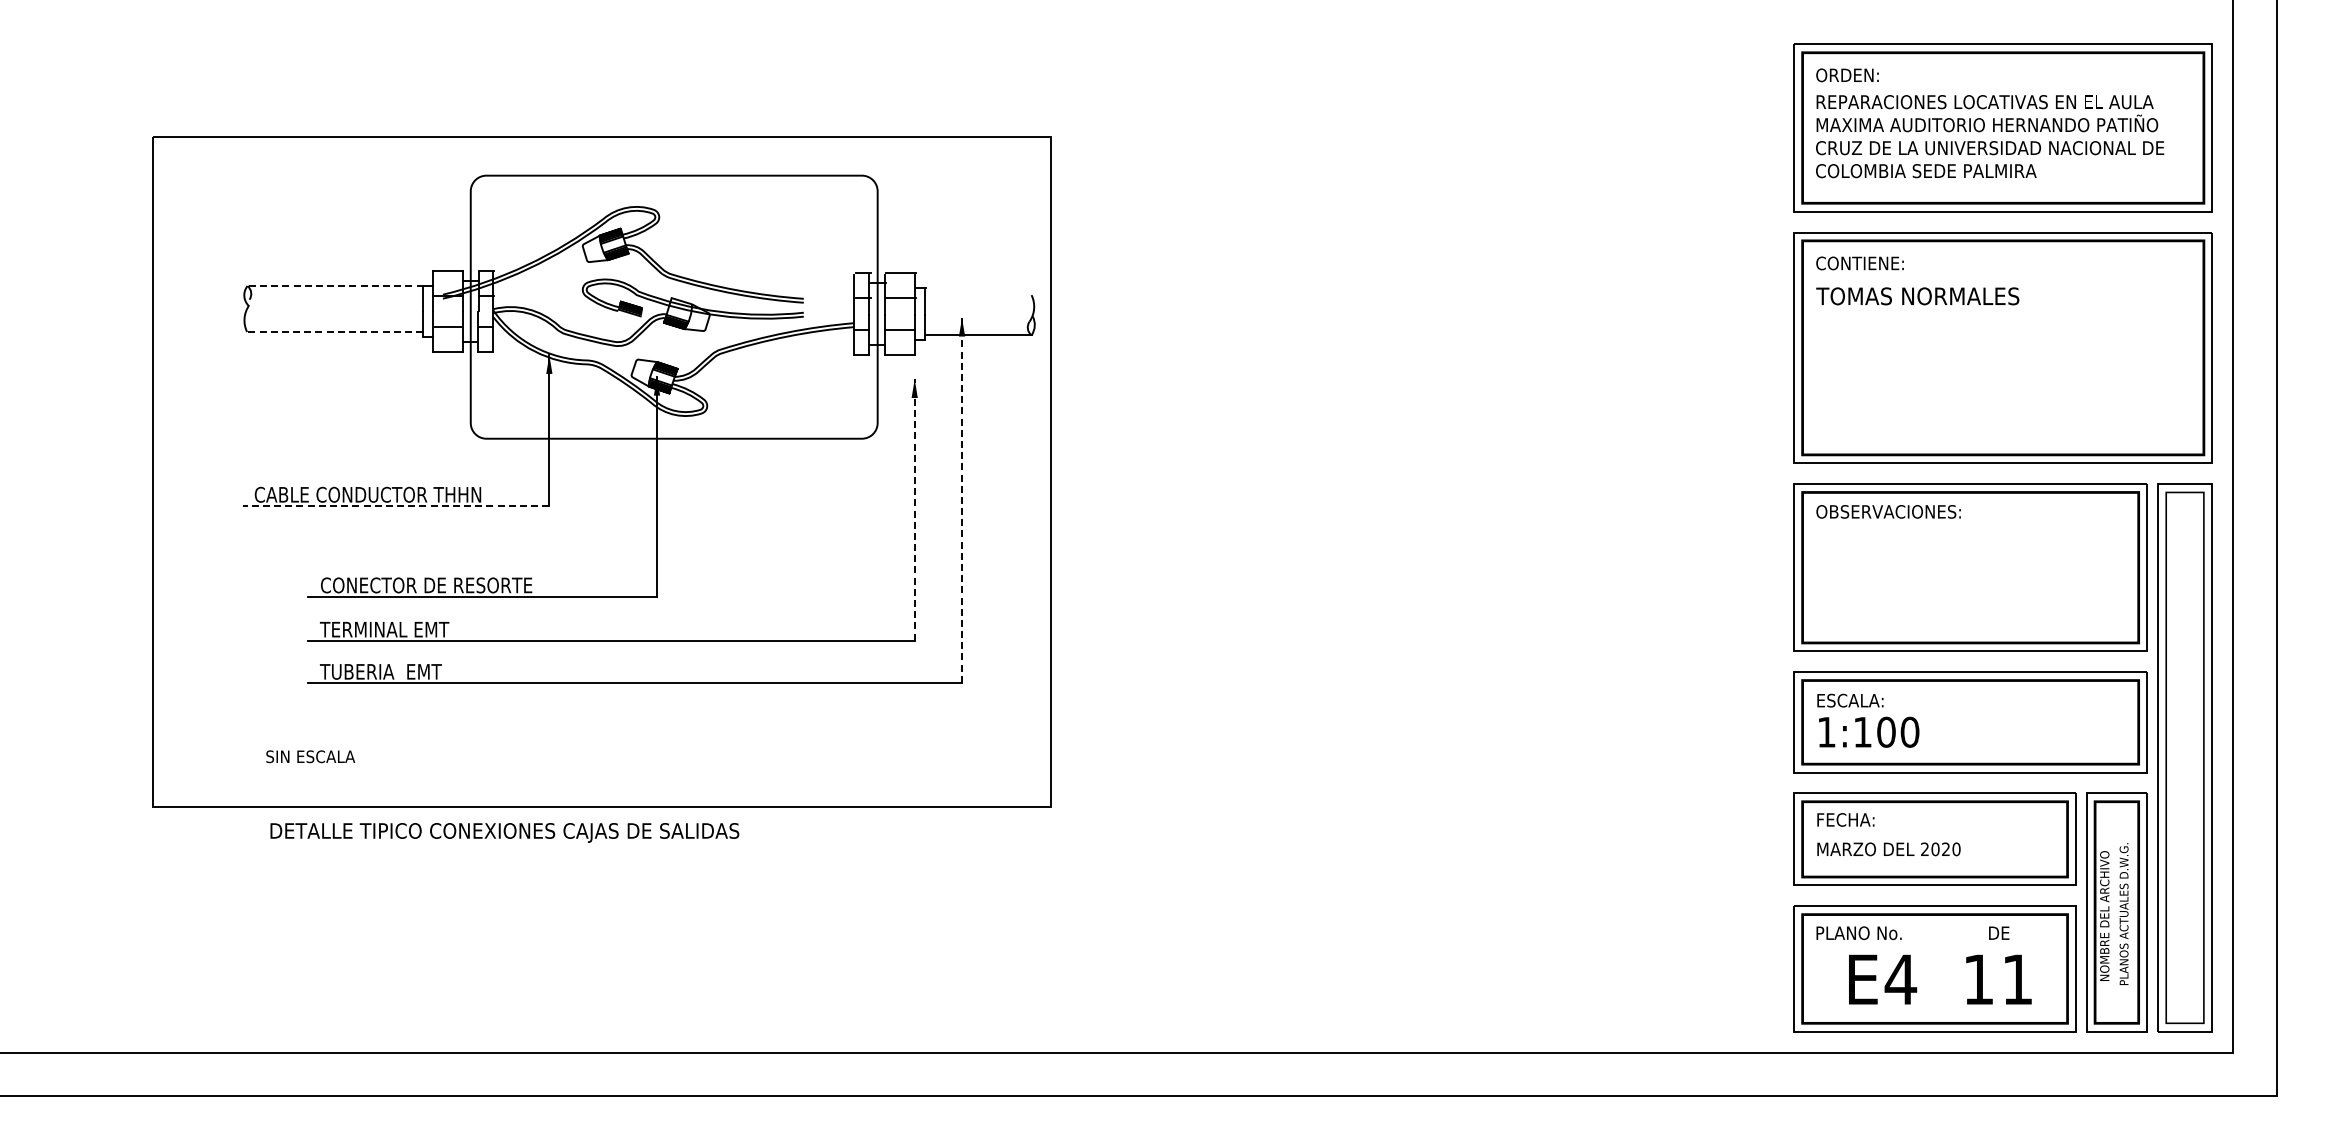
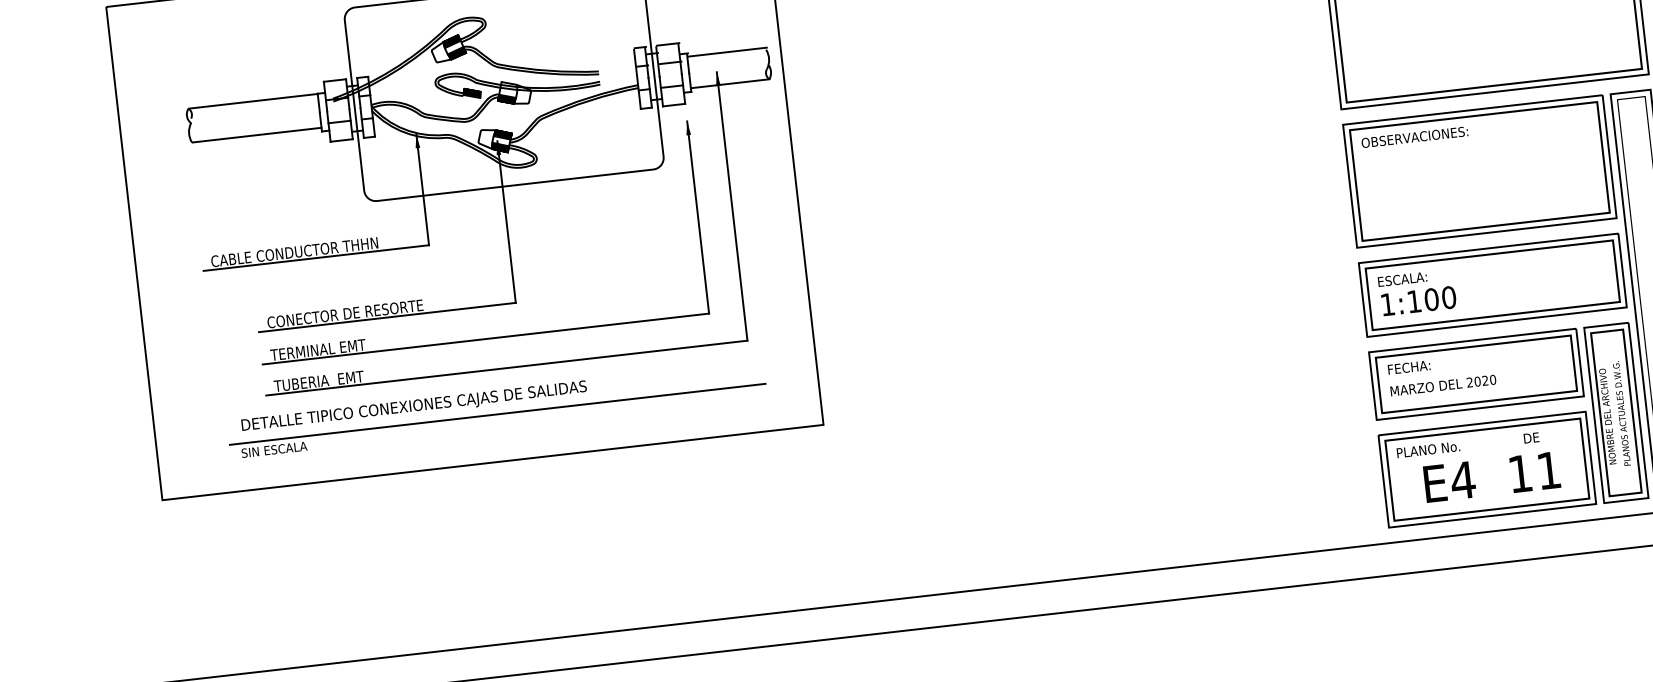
line: (335, 286) -> (253, 101), dashed -> solid
line: (979, 292) -> (727, 52), added
line: (335, 332) -> (257, 135), dashed -> solid
line: (962, 499) -> (732, 205), dashed -> solid
line: (395, 506) -> (315, 258), dashed -> solid
line: (914, 509) -> (697, 217), dashed -> solid
line: (615, 743) -> (497, 414), added
text: (504, 832) -> (413, 406), moved

